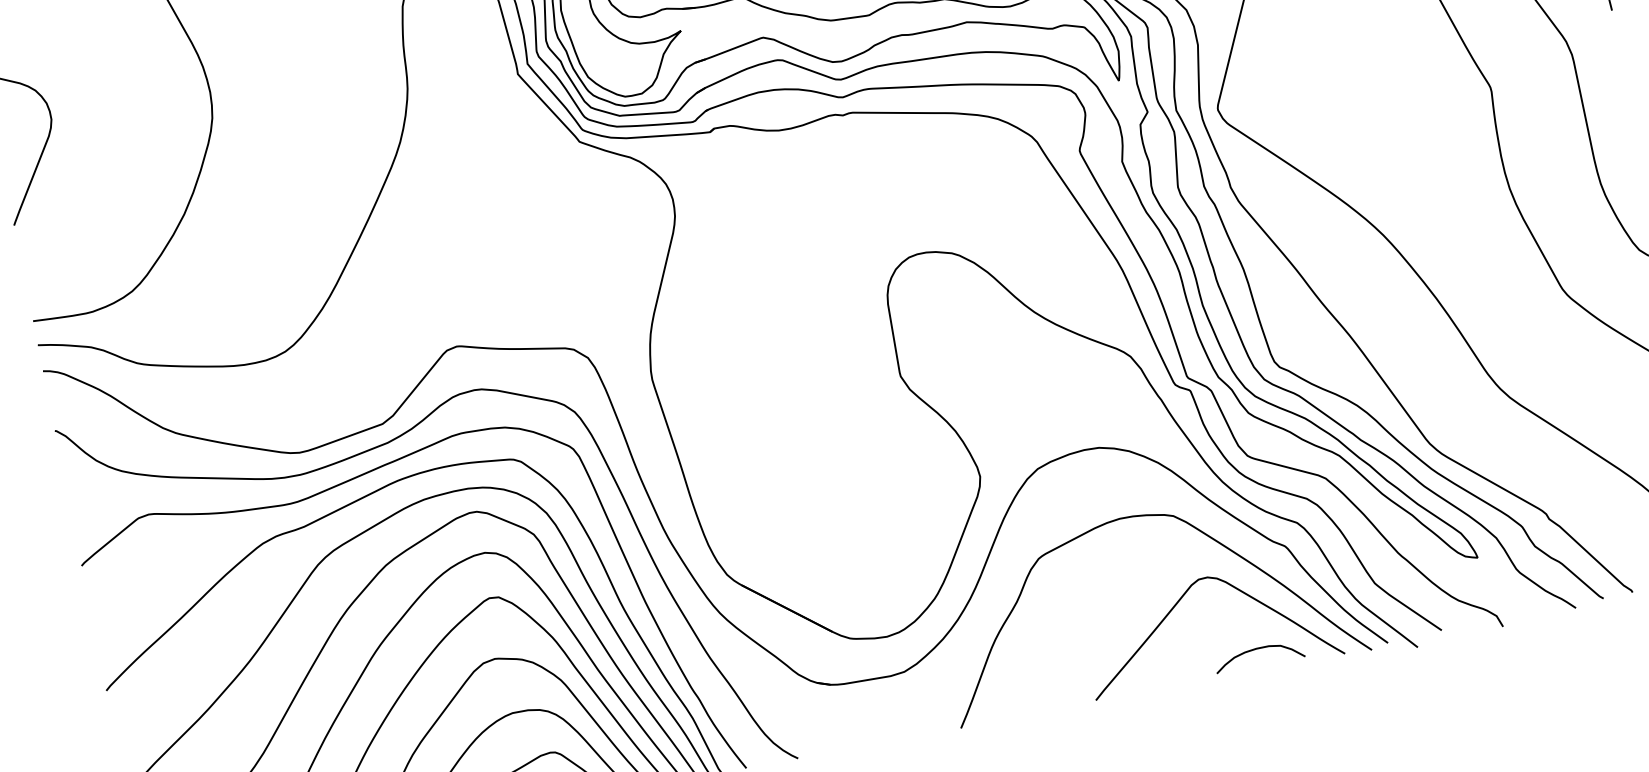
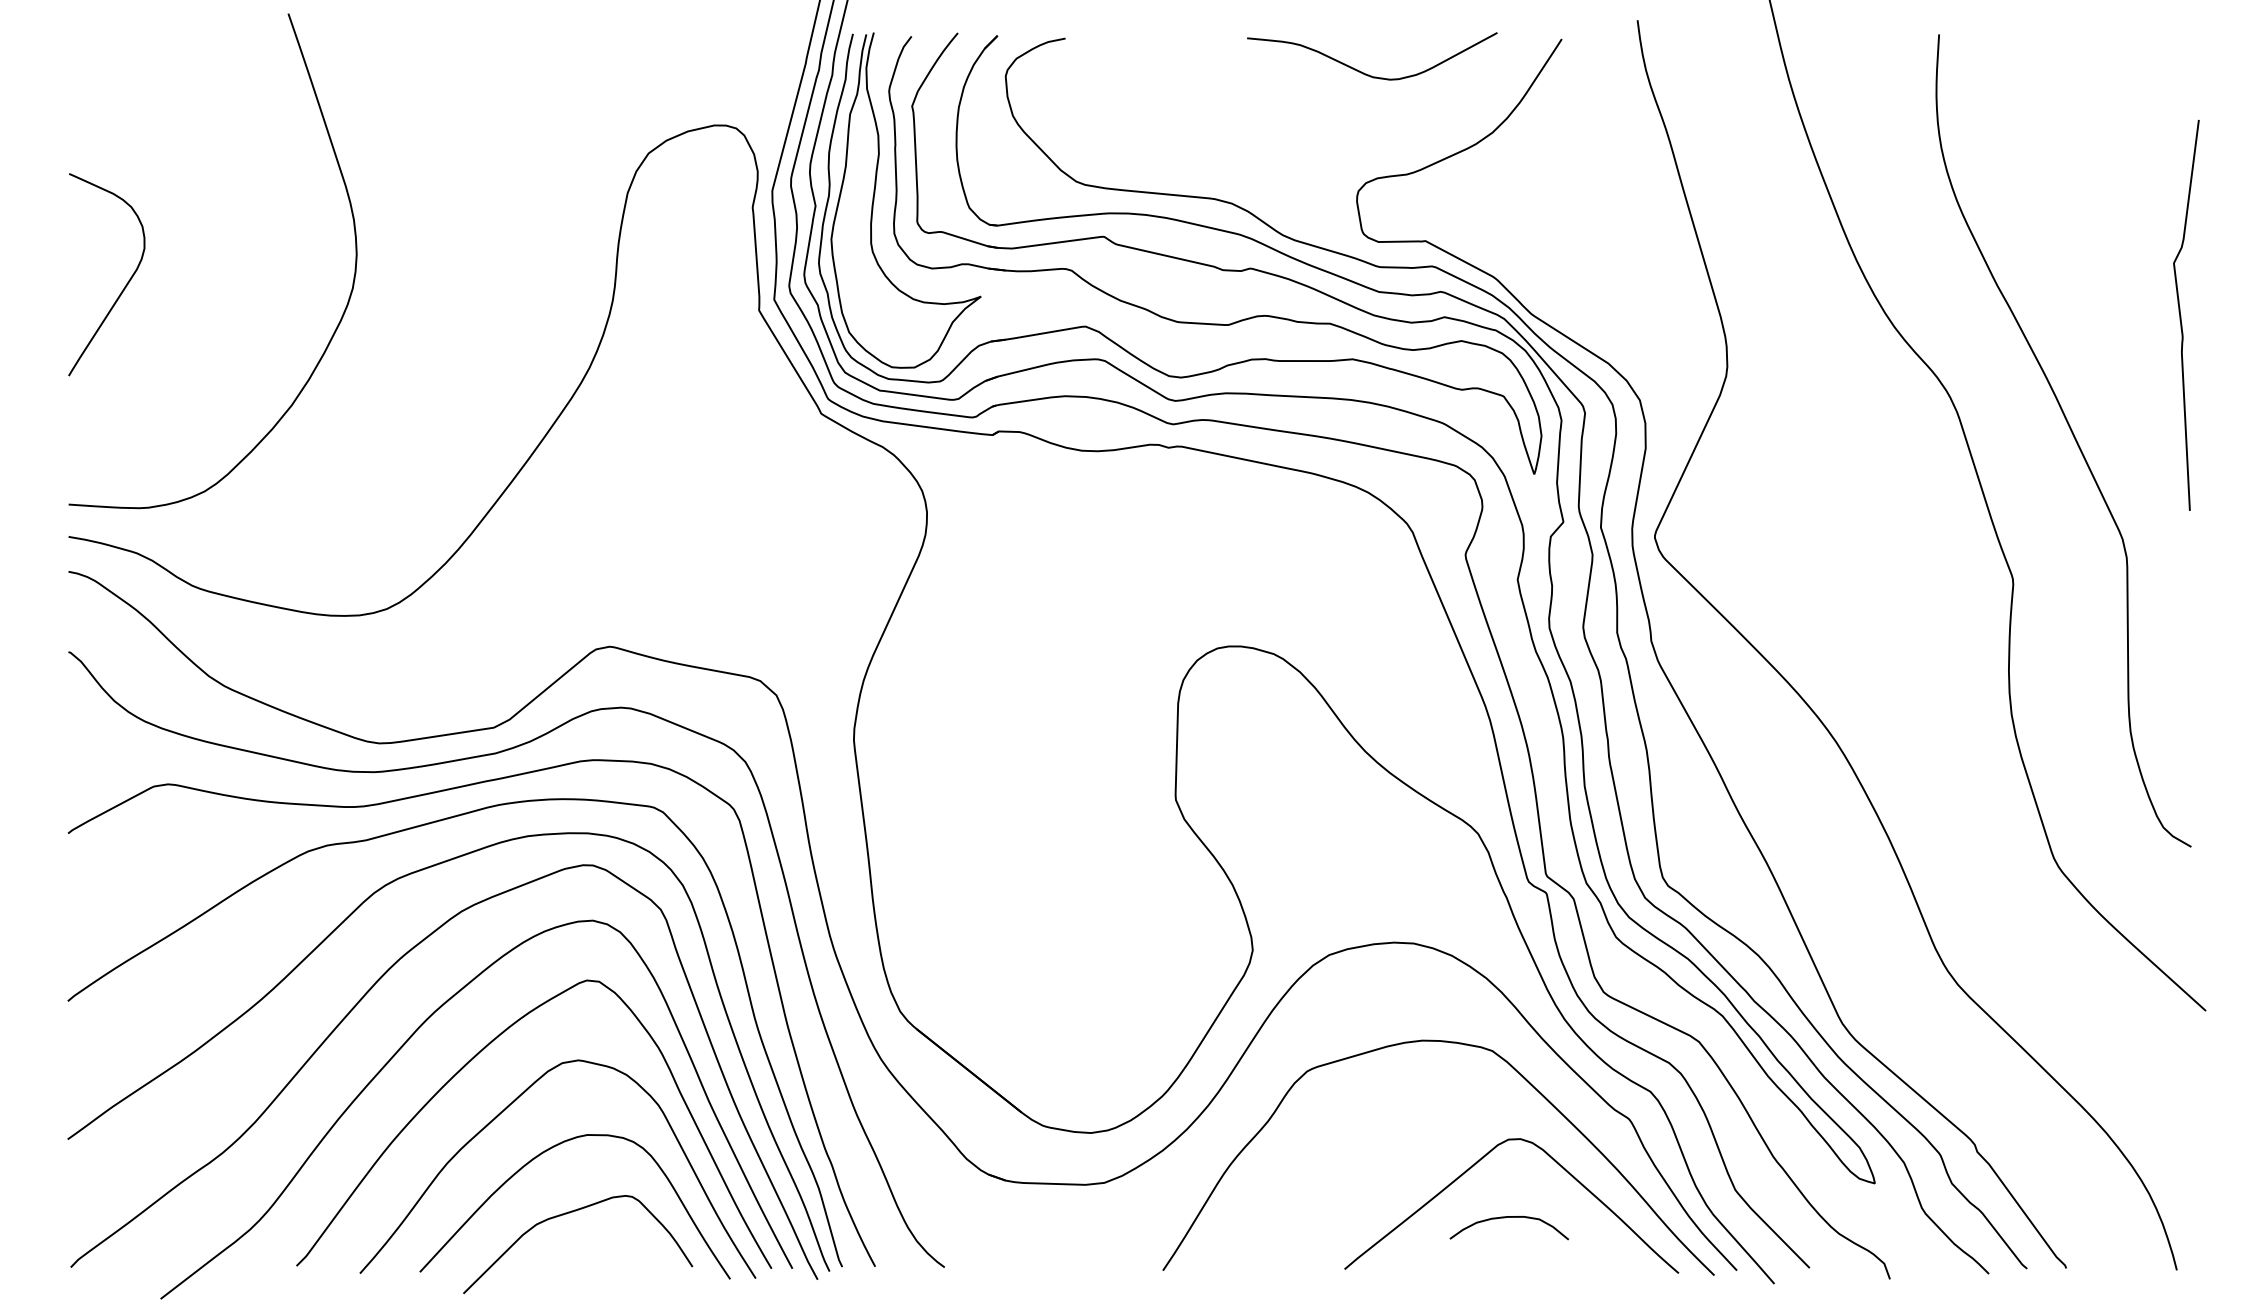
curve: (1255, 650) -> (1505, 1218), moved

